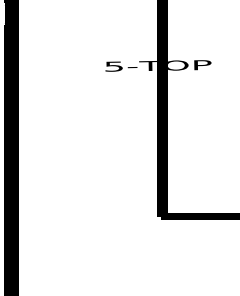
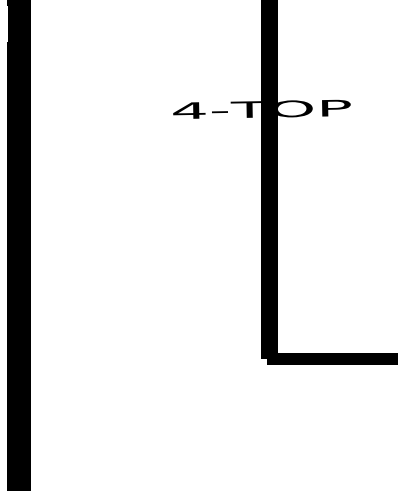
text: (113, 66) -> (188, 110), 5-TOP -> 4-TOP

